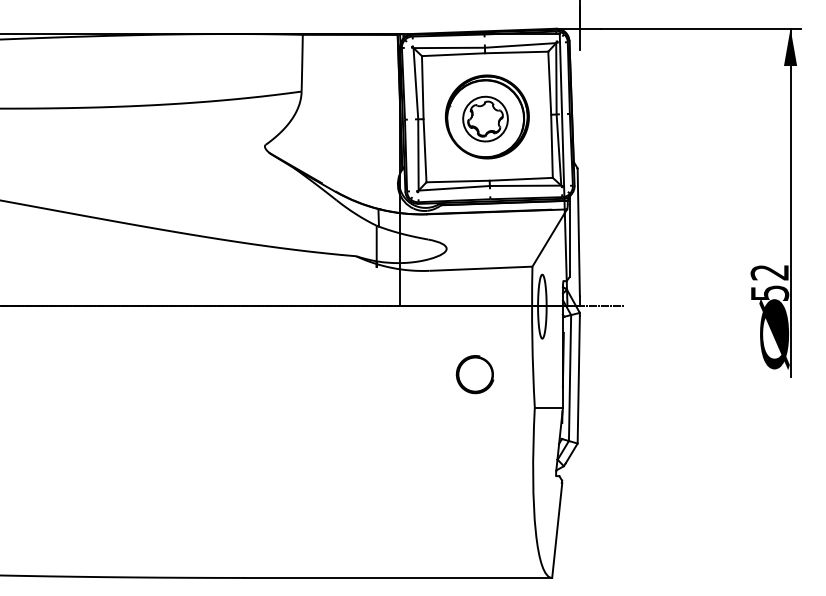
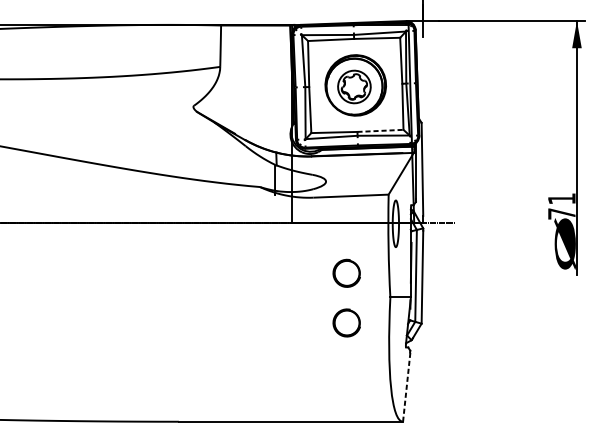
line: (521, 179) -> (380, 131), solid -> dashed
text: (769, 282) -> (561, 206), 52 -> 71
part: (474, 442) -> (346, 322), added
line: (557, 530) -> (406, 387), solid -> dashed

